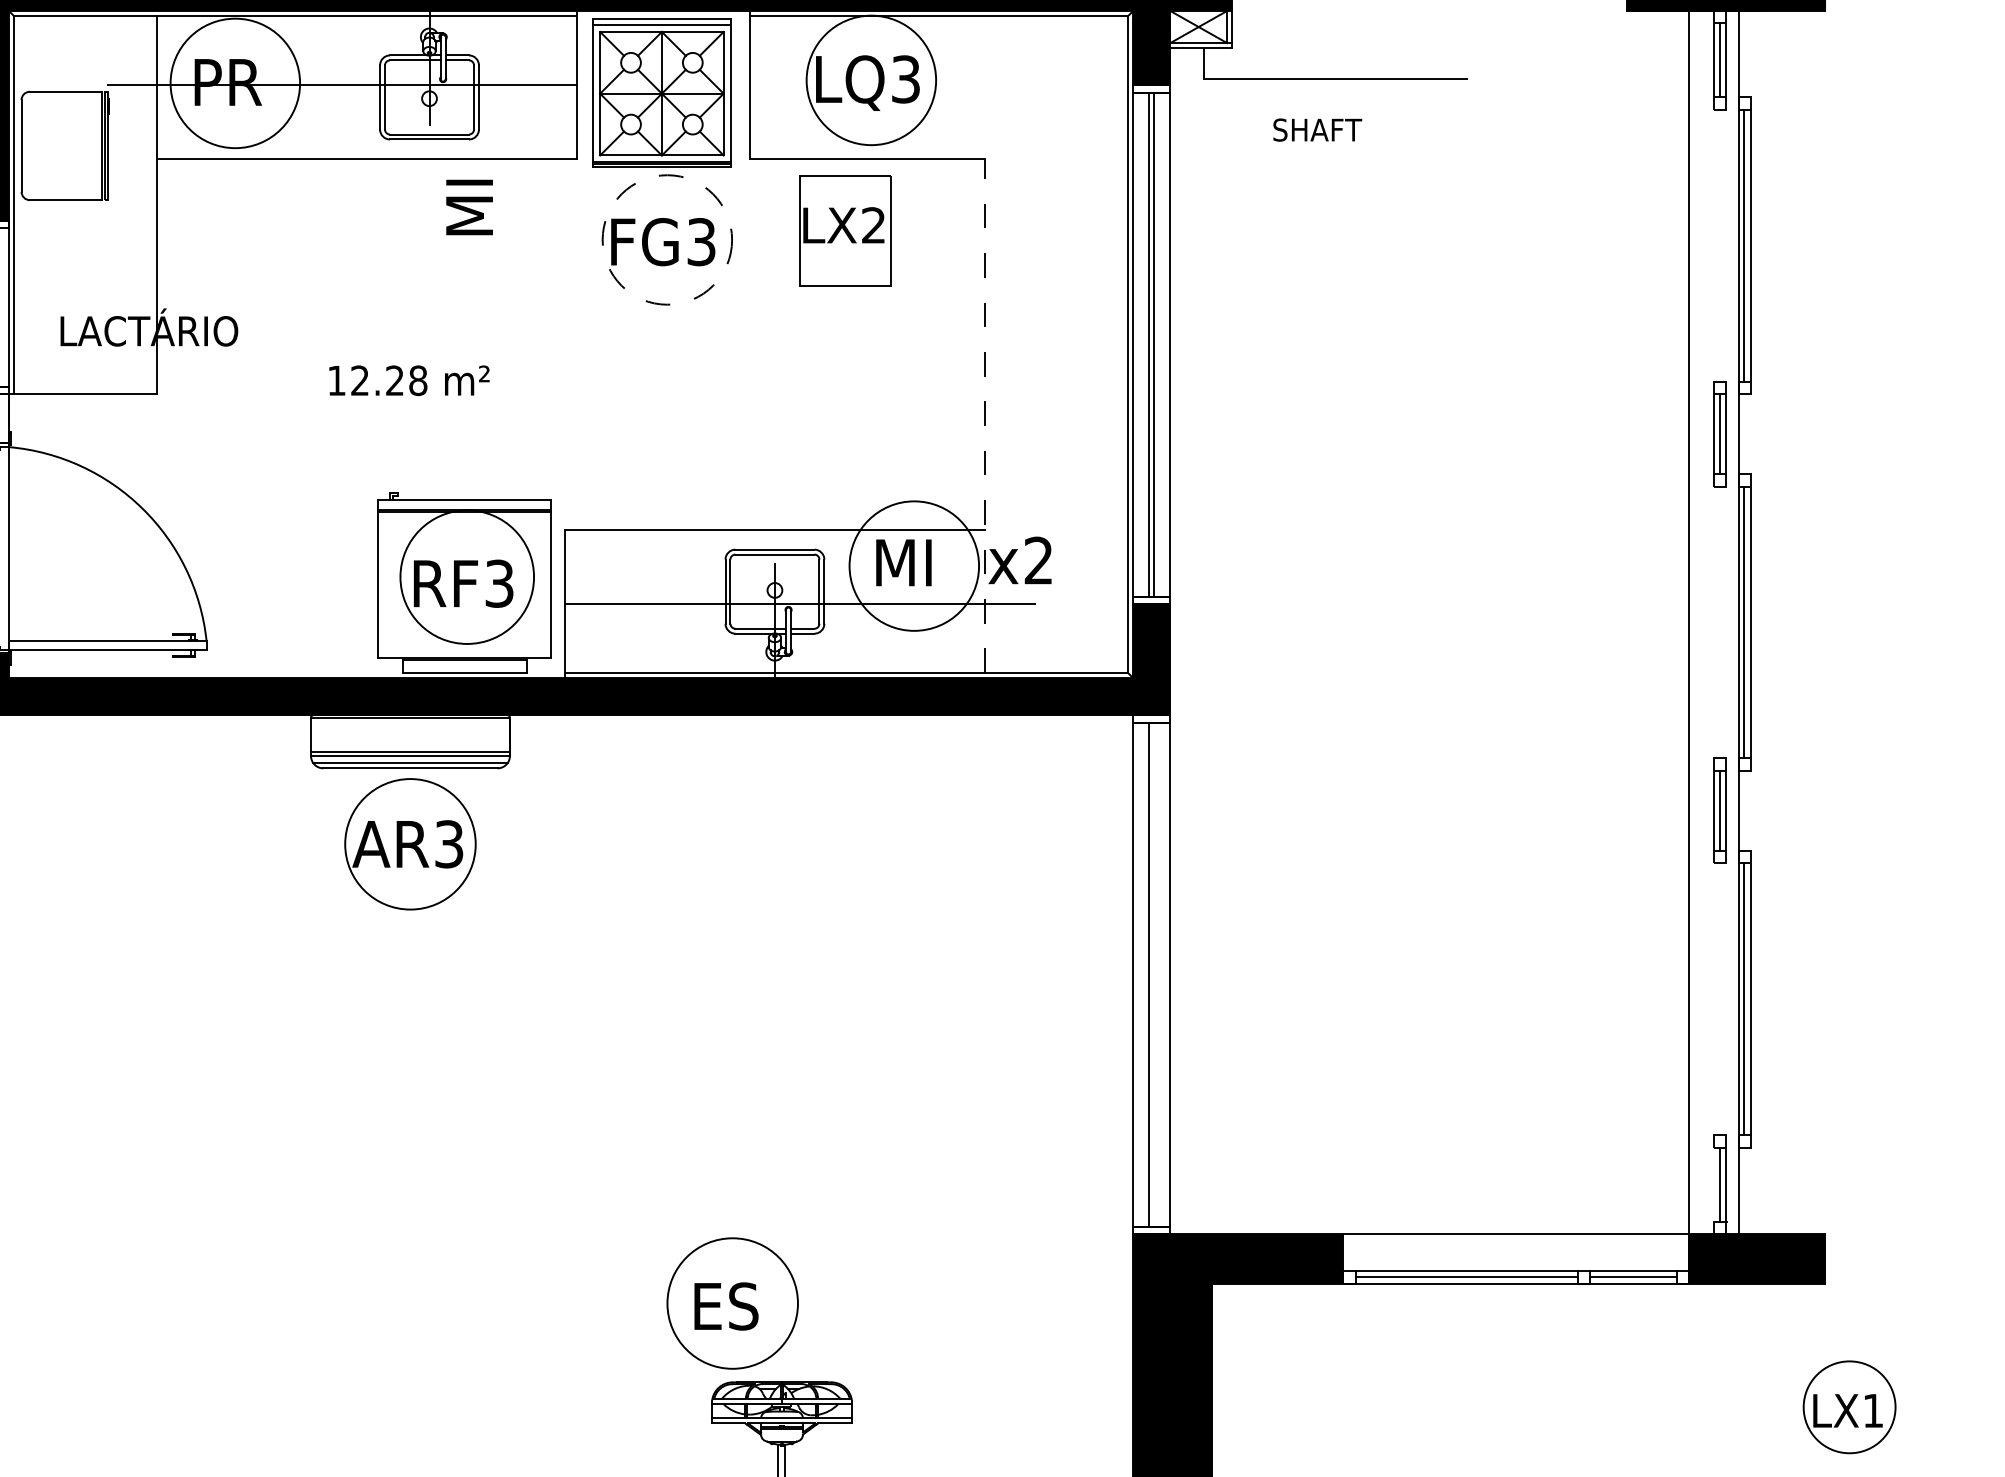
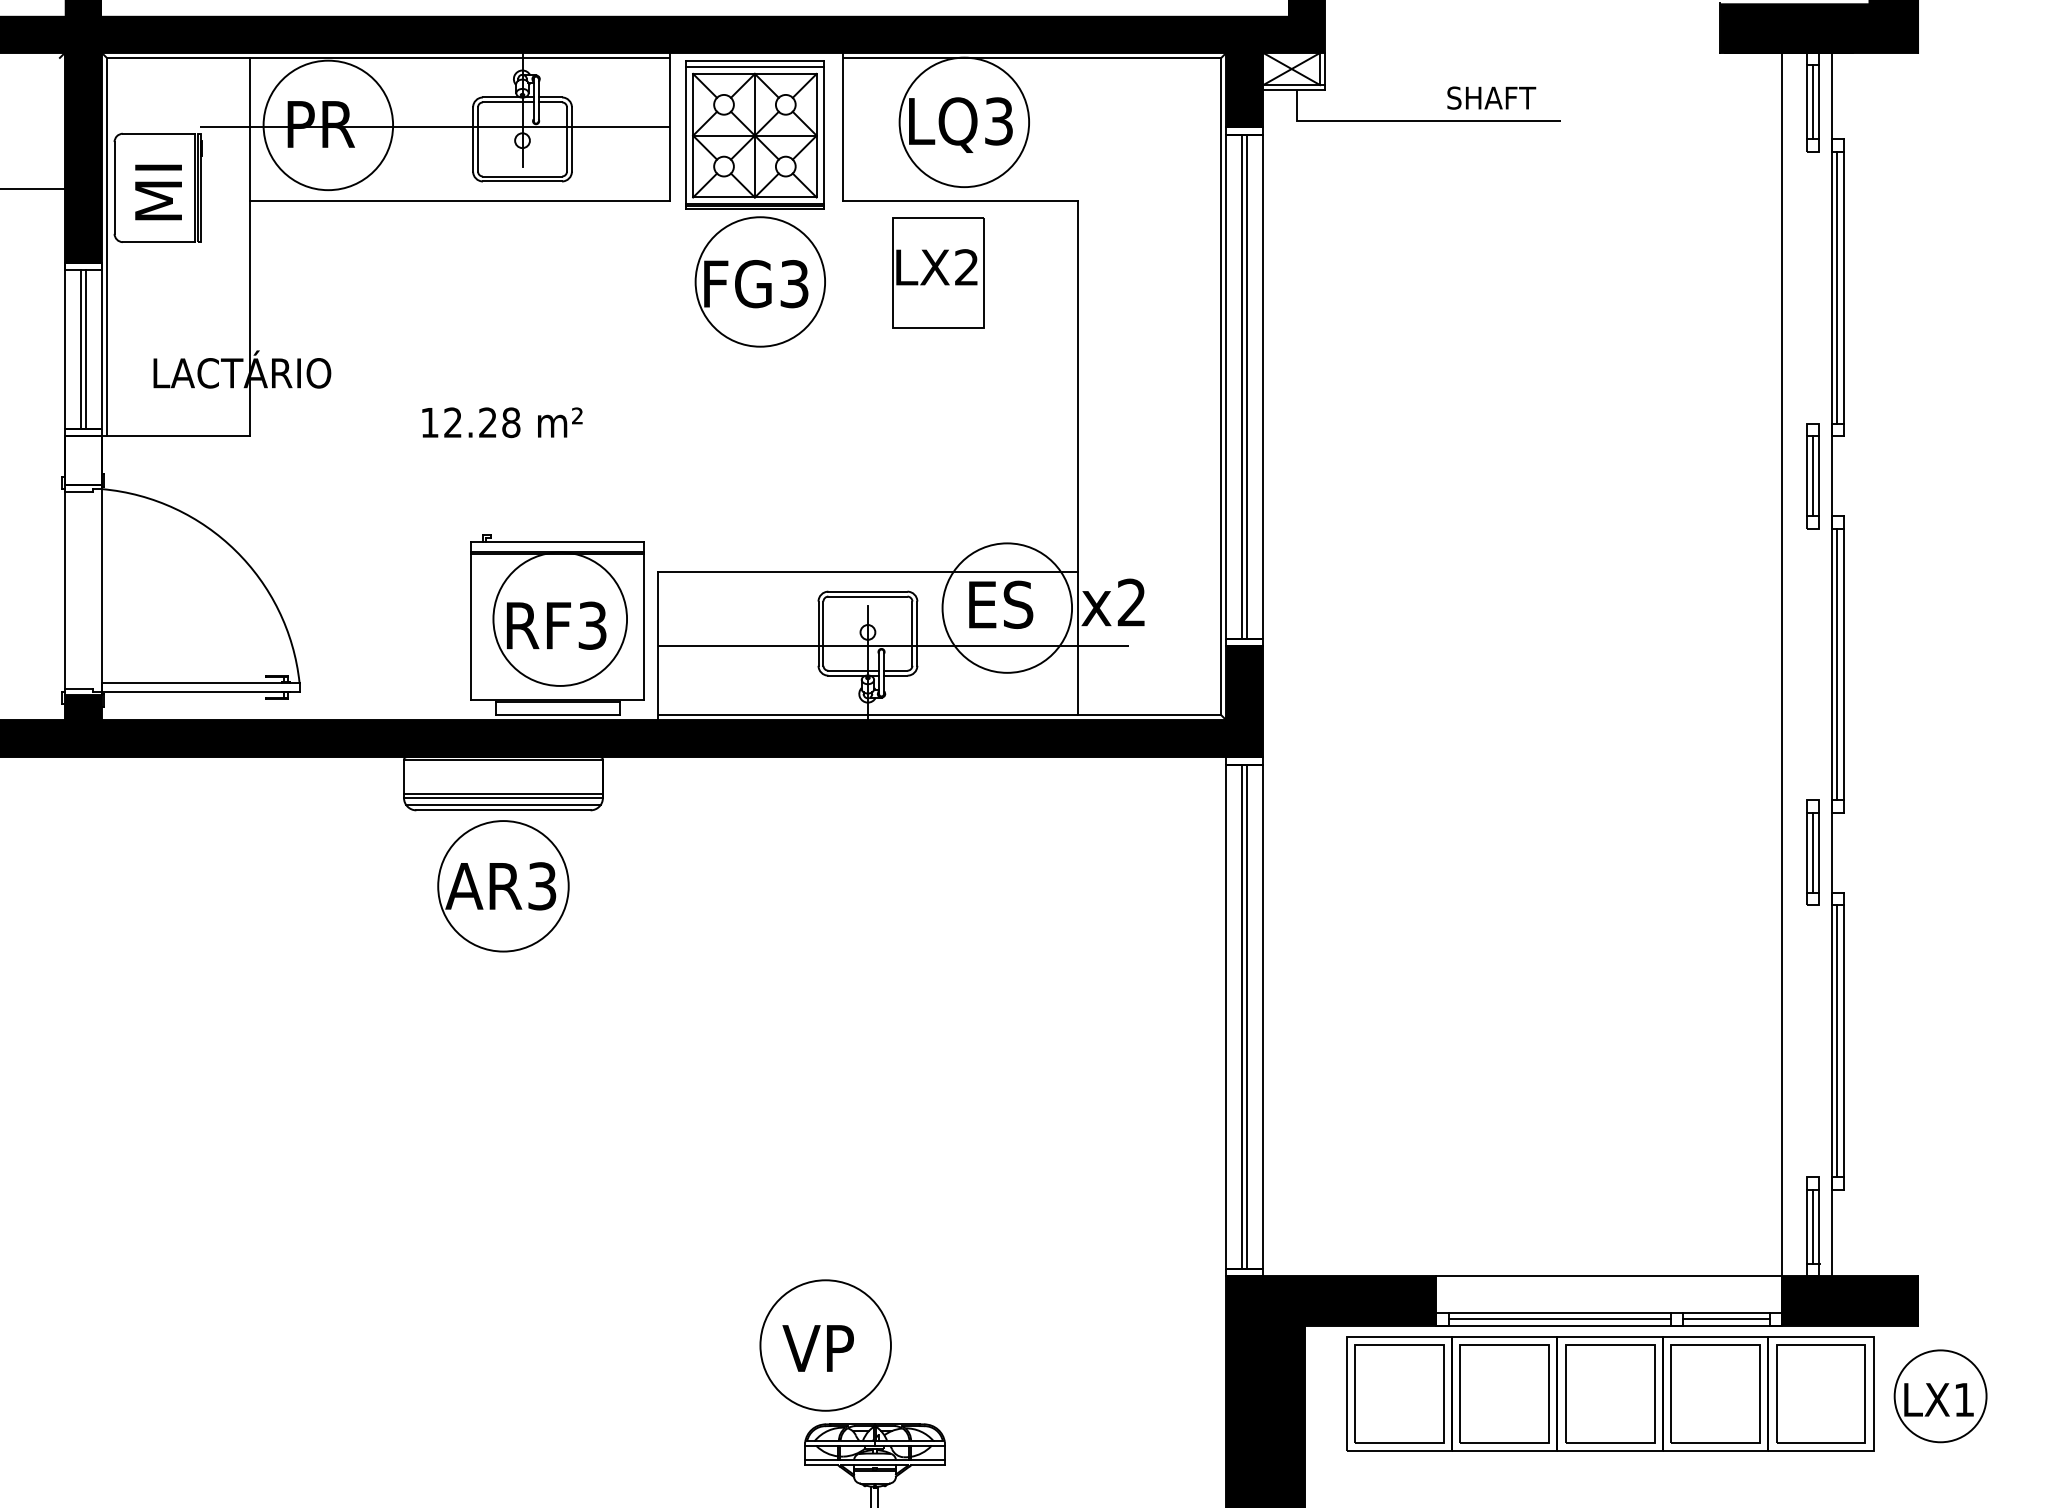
text: (1317, 129) -> (1491, 97), moved
text: (469, 207) -> (158, 192), moved
circle: (667, 239) -> (760, 281), dashed -> solid
line: (984, 416) -> (1077, 458), dashed -> solid
text: (910, 562) -> (1003, 604), MI -> ES
line: (1154, 974) -> (1247, 1016), added
line: (1713, 1184) -> (1806, 1226), added
text: (724, 1306) -> (817, 1348), ES -> VP
part: (1517, 1351) -> (1610, 1393), added
part: (1849, 1407) -> (1940, 1396), moved

